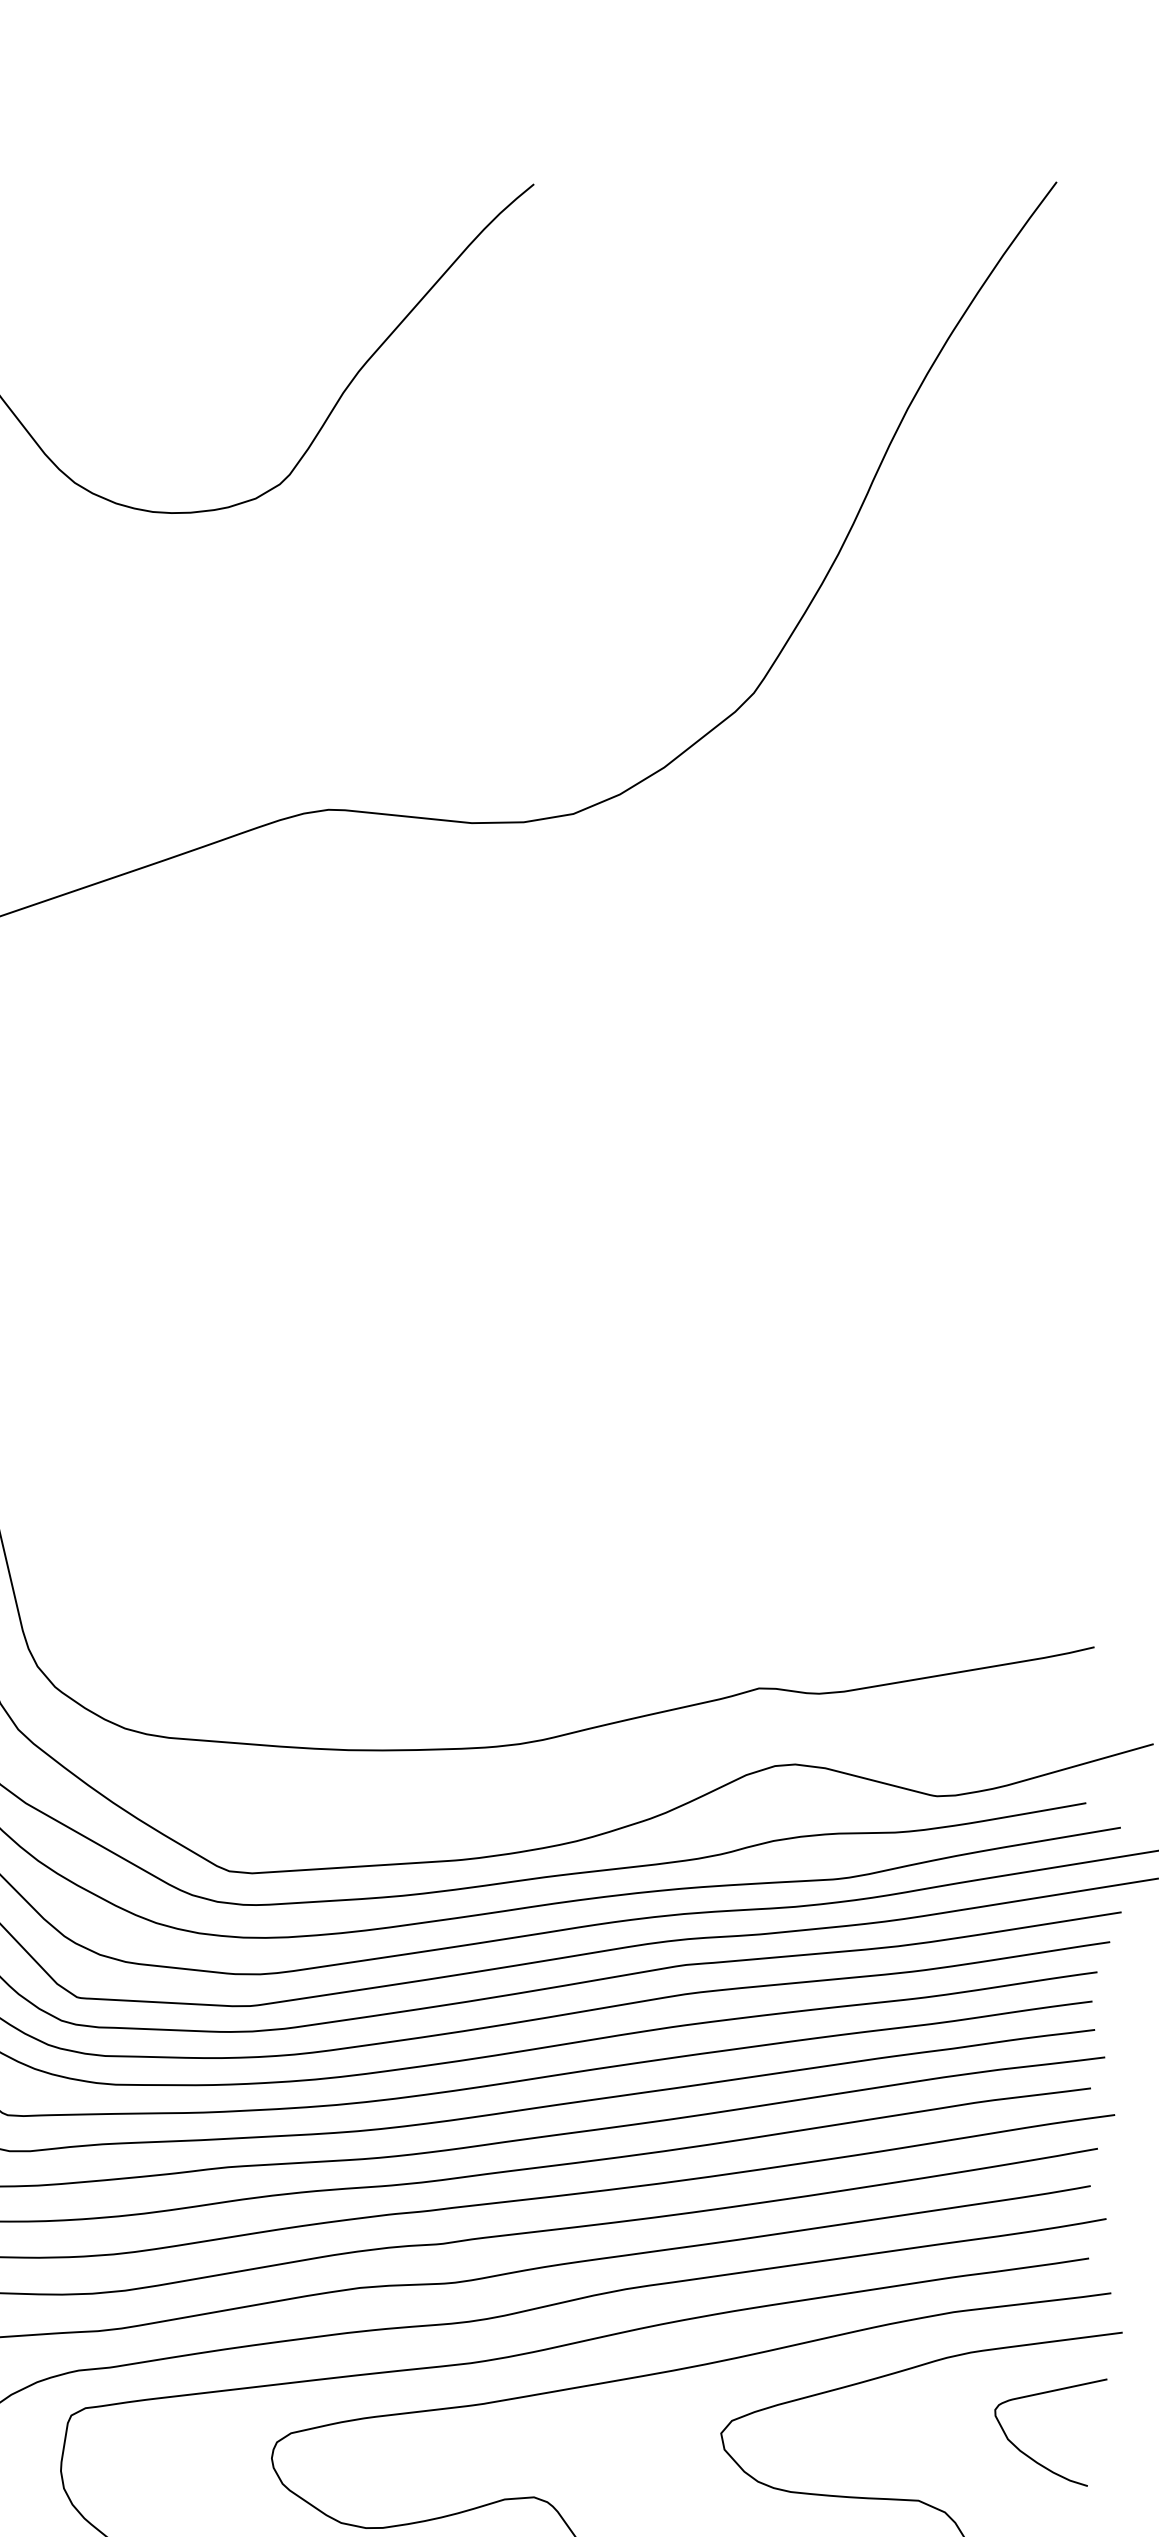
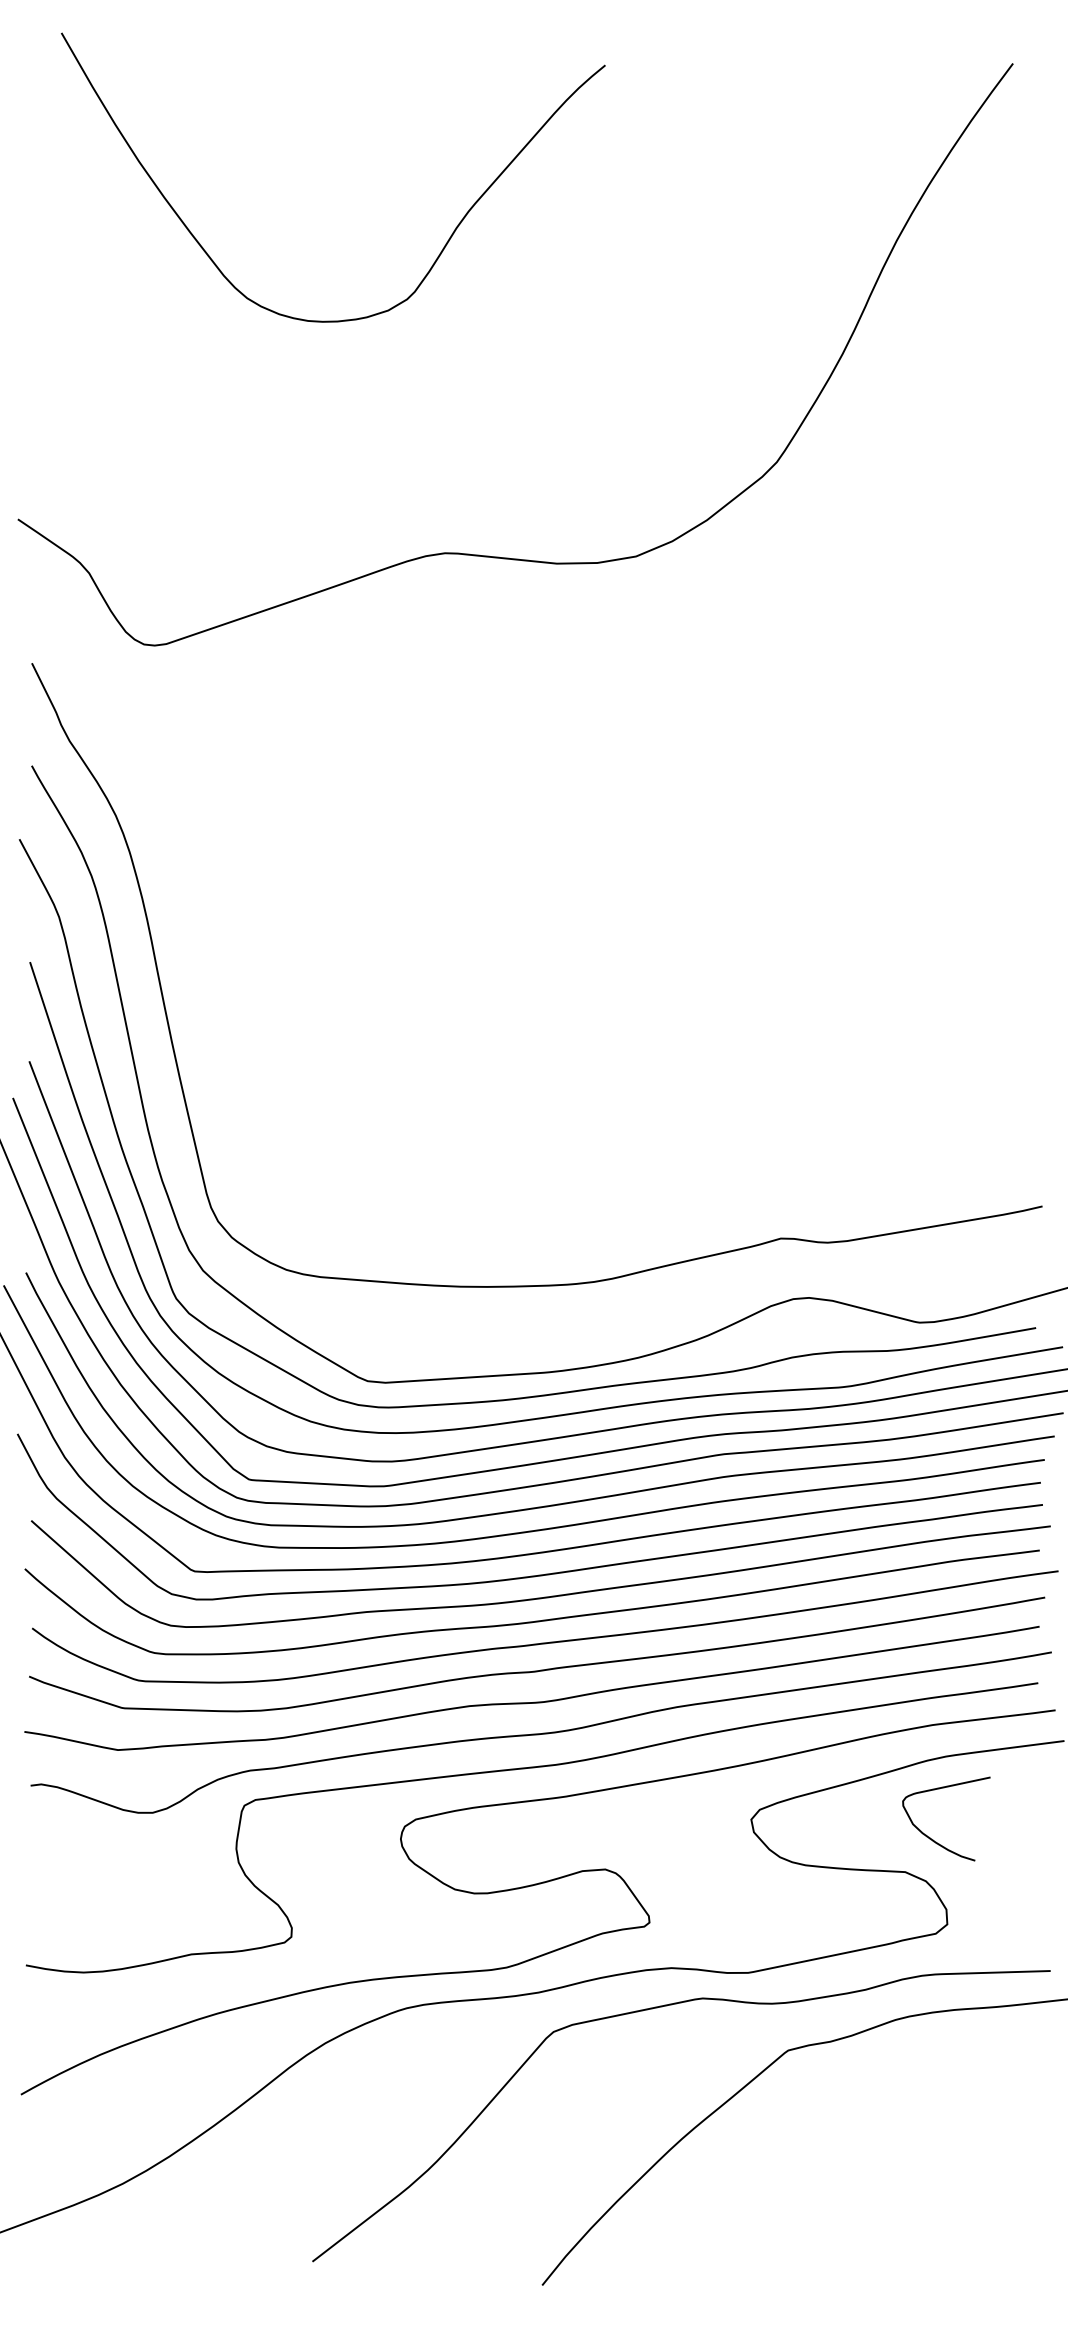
curve: (1034, 2458) -> (933, 1839), moved

